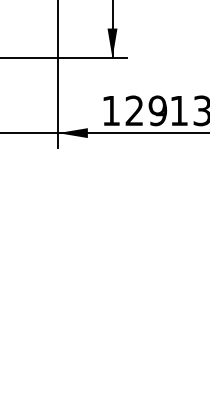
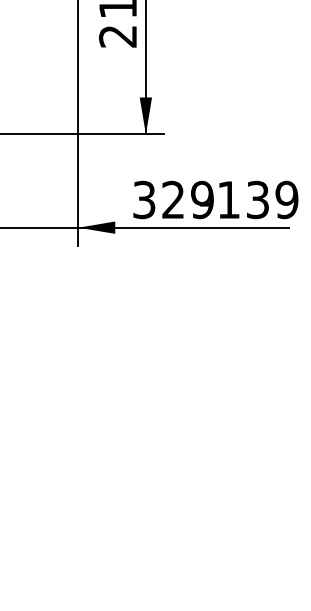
text: (111, 110) -> (144, 199), 129 -> 329

